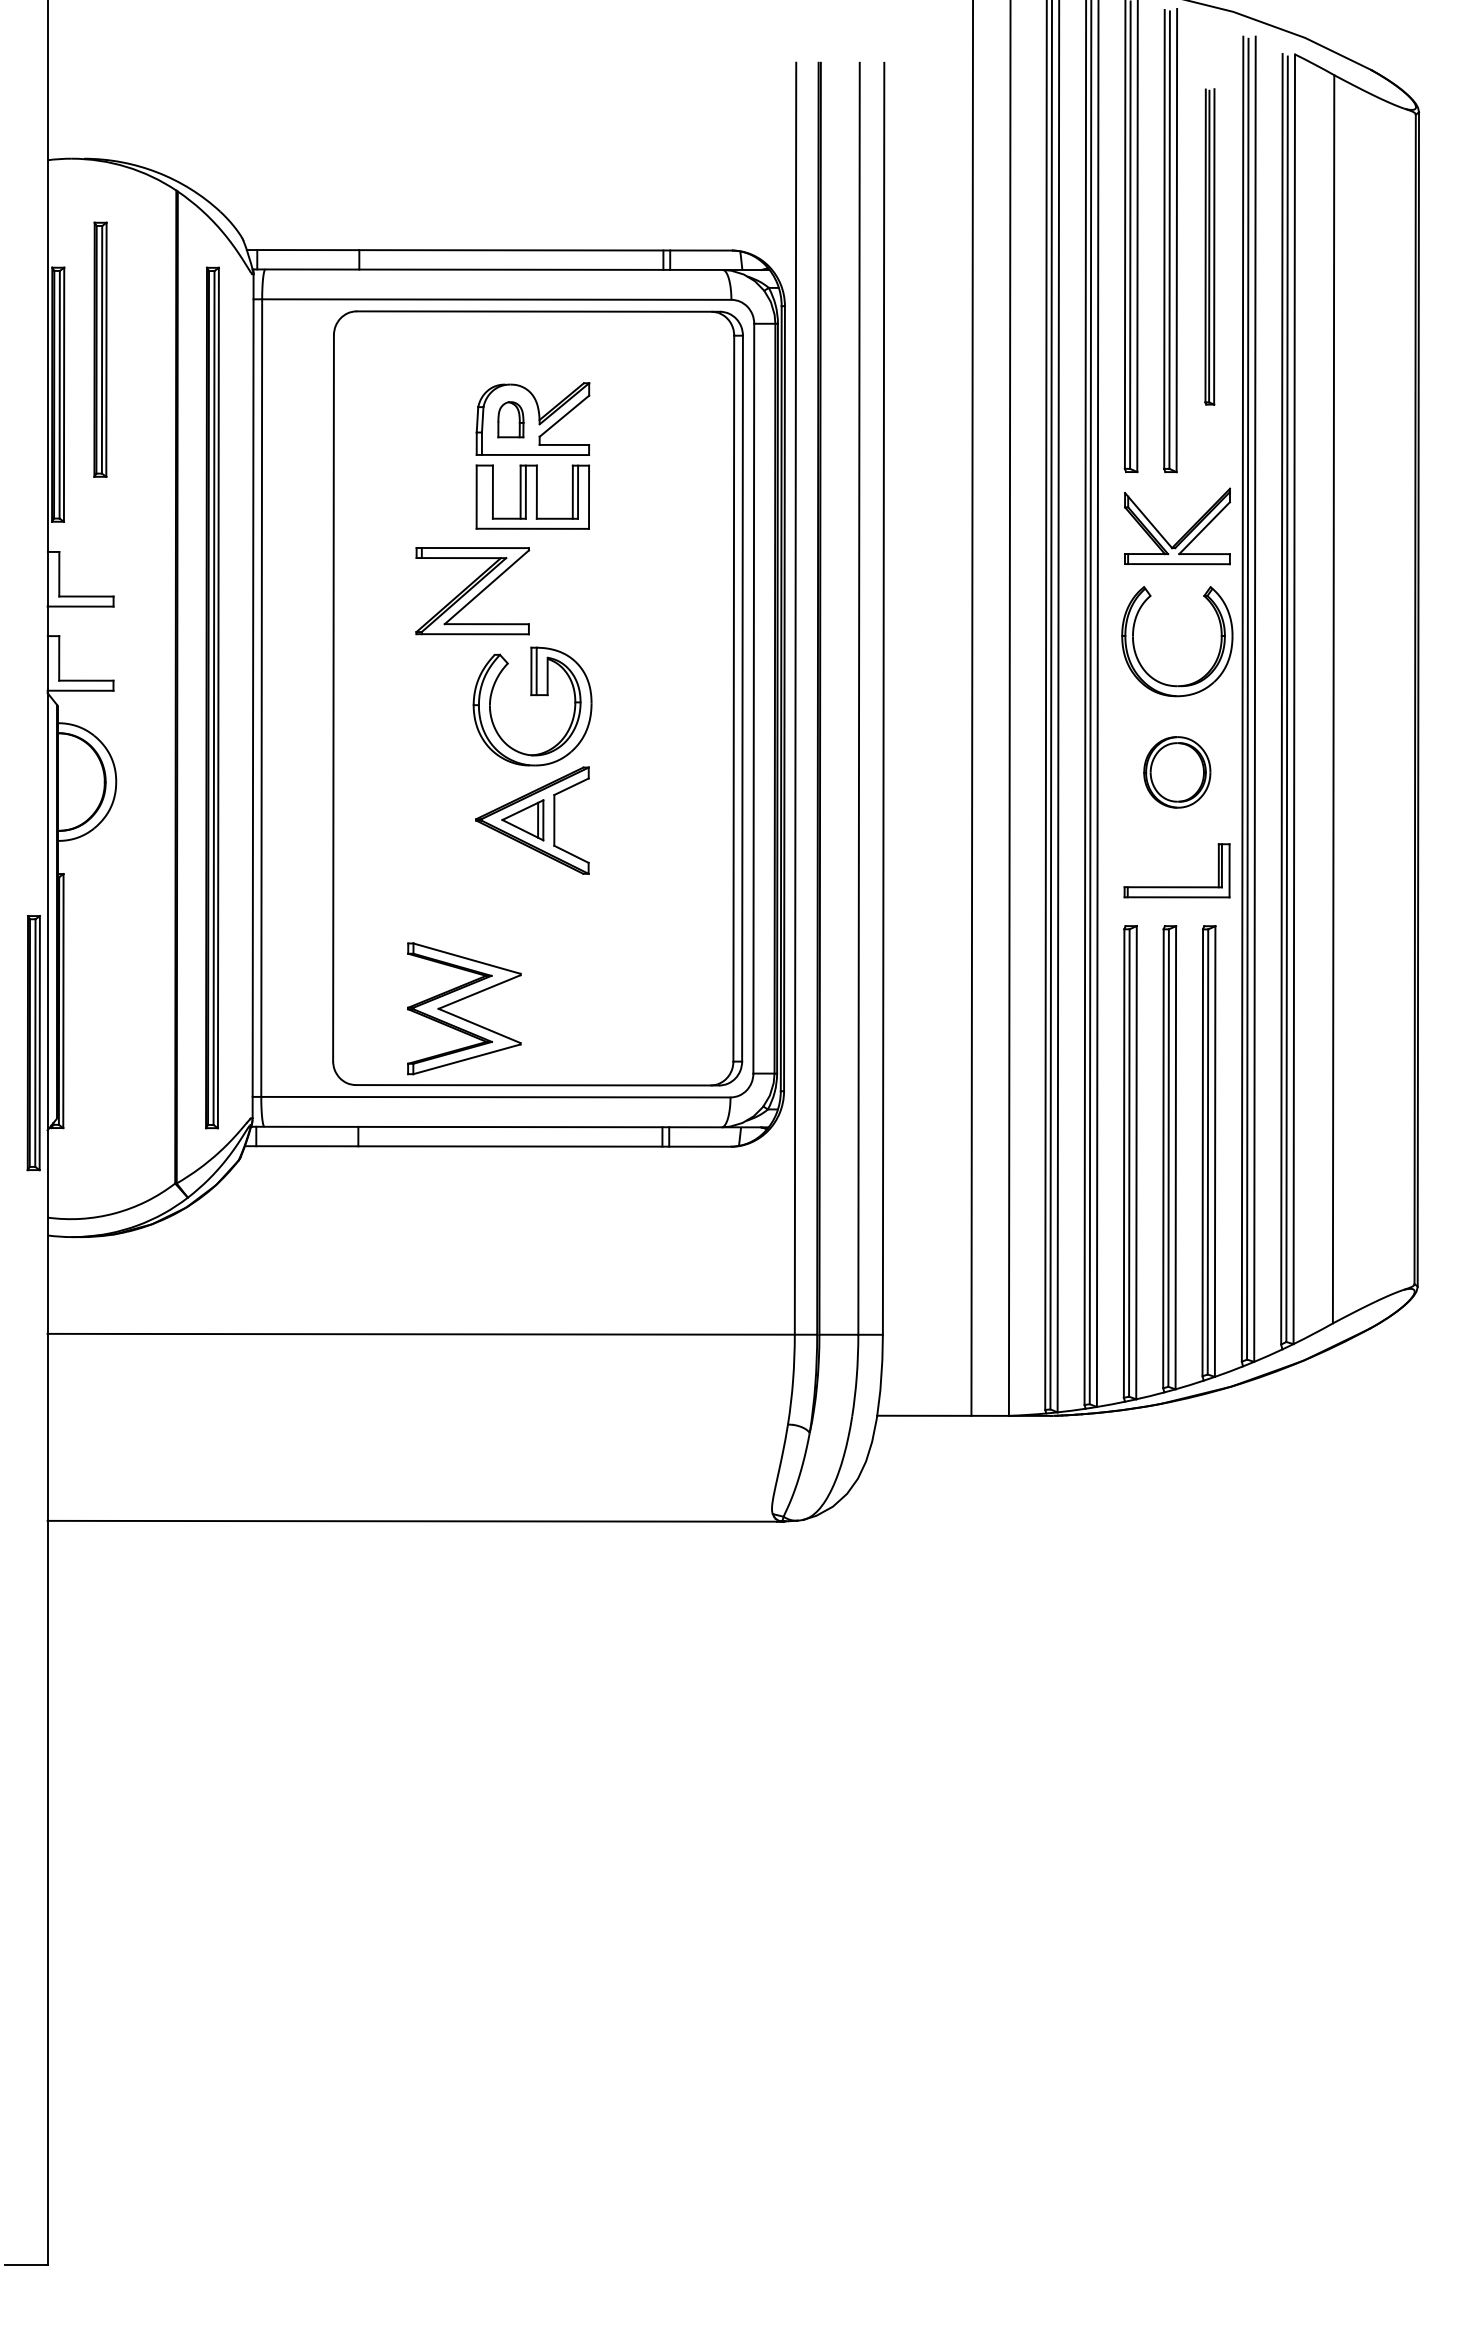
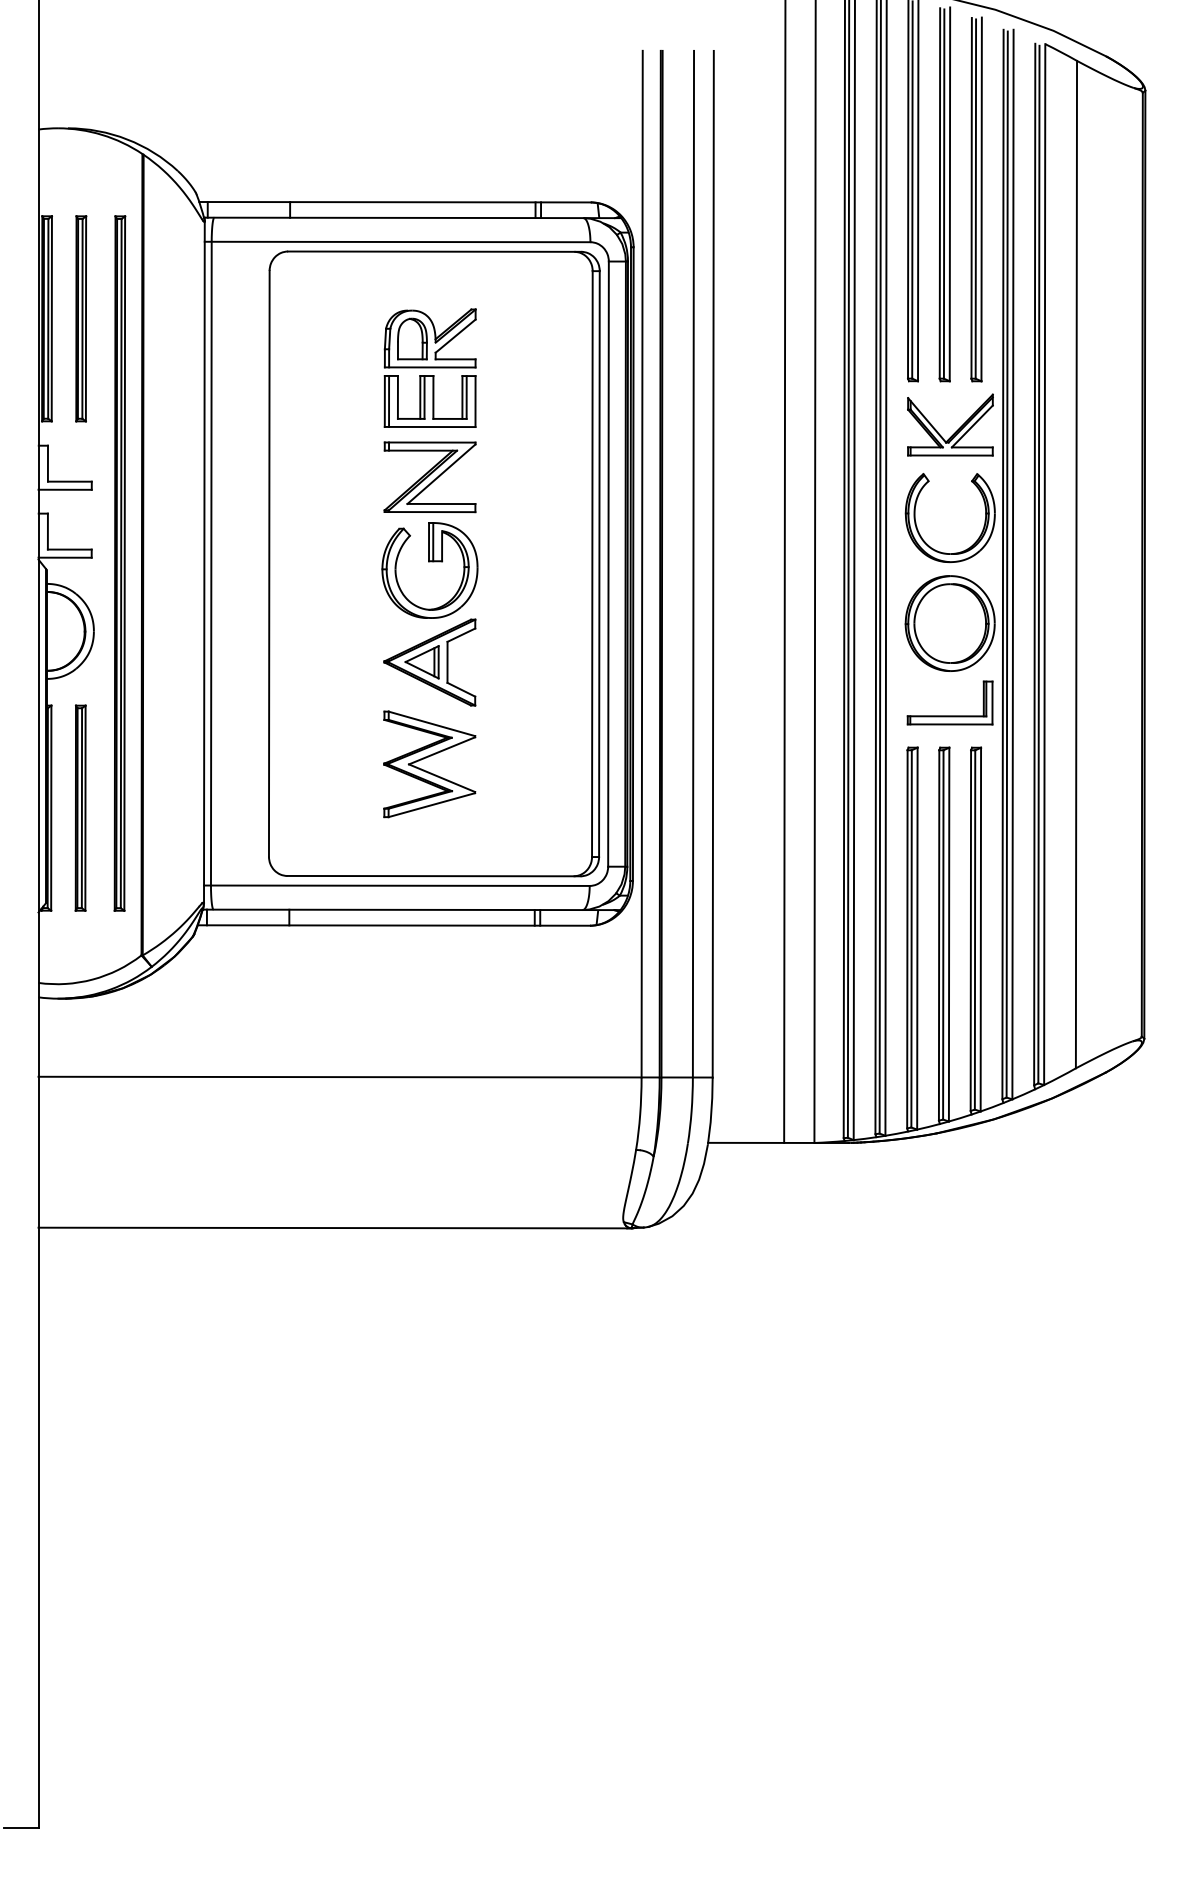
part: (1209, 246) -> (976, 199), size x1.43
part: (100, 349) -> (81, 318), moved
part: (510, 419) -> (412, 338), size x1.43
line: (481, 496) -> (388, 400), added
part: (472, 591) -> (429, 477), moved
part: (212, 697) -> (119, 563), moved
part: (1177, 772) -> (950, 623), size x1.67
part: (461, 1000) -> (427, 757), moved
part: (33, 1043) -> (80, 808), moved

